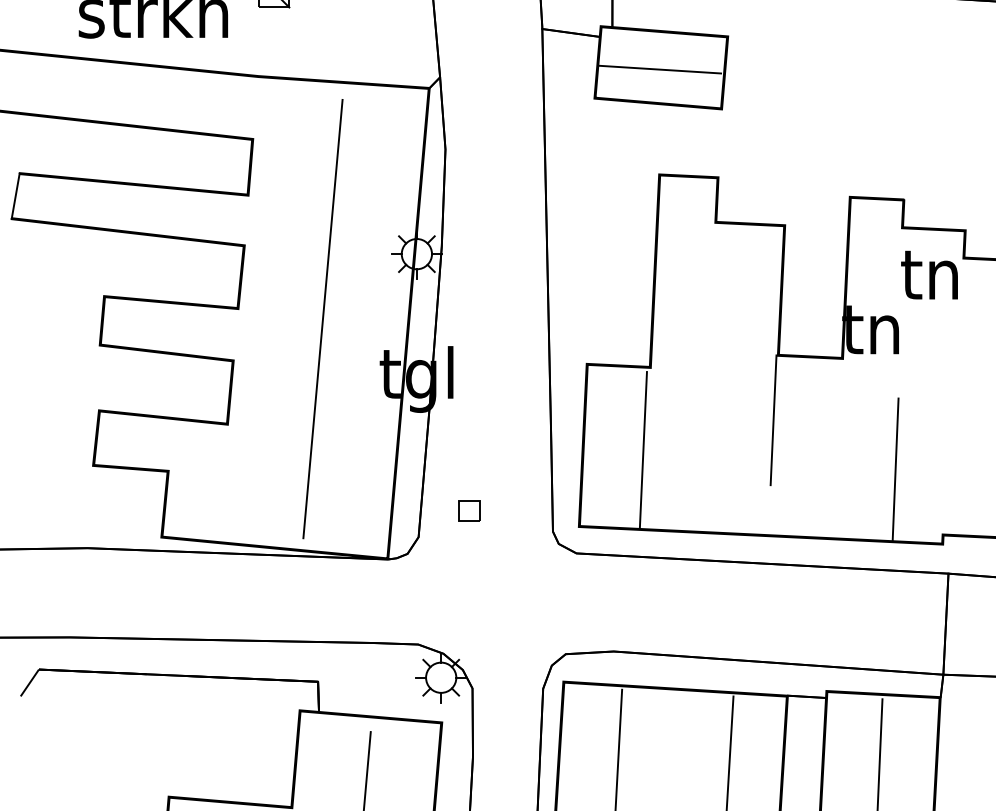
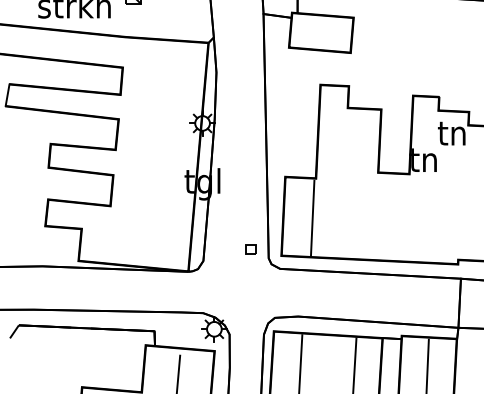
line: (659, 69) -> (320, 33), removed
line: (322, 318) -> (156, 154), removed
line: (772, 418) -> (375, 203), removed
line: (894, 468) -> (434, 227), removed
part: (468, 511) -> (250, 249), moved

